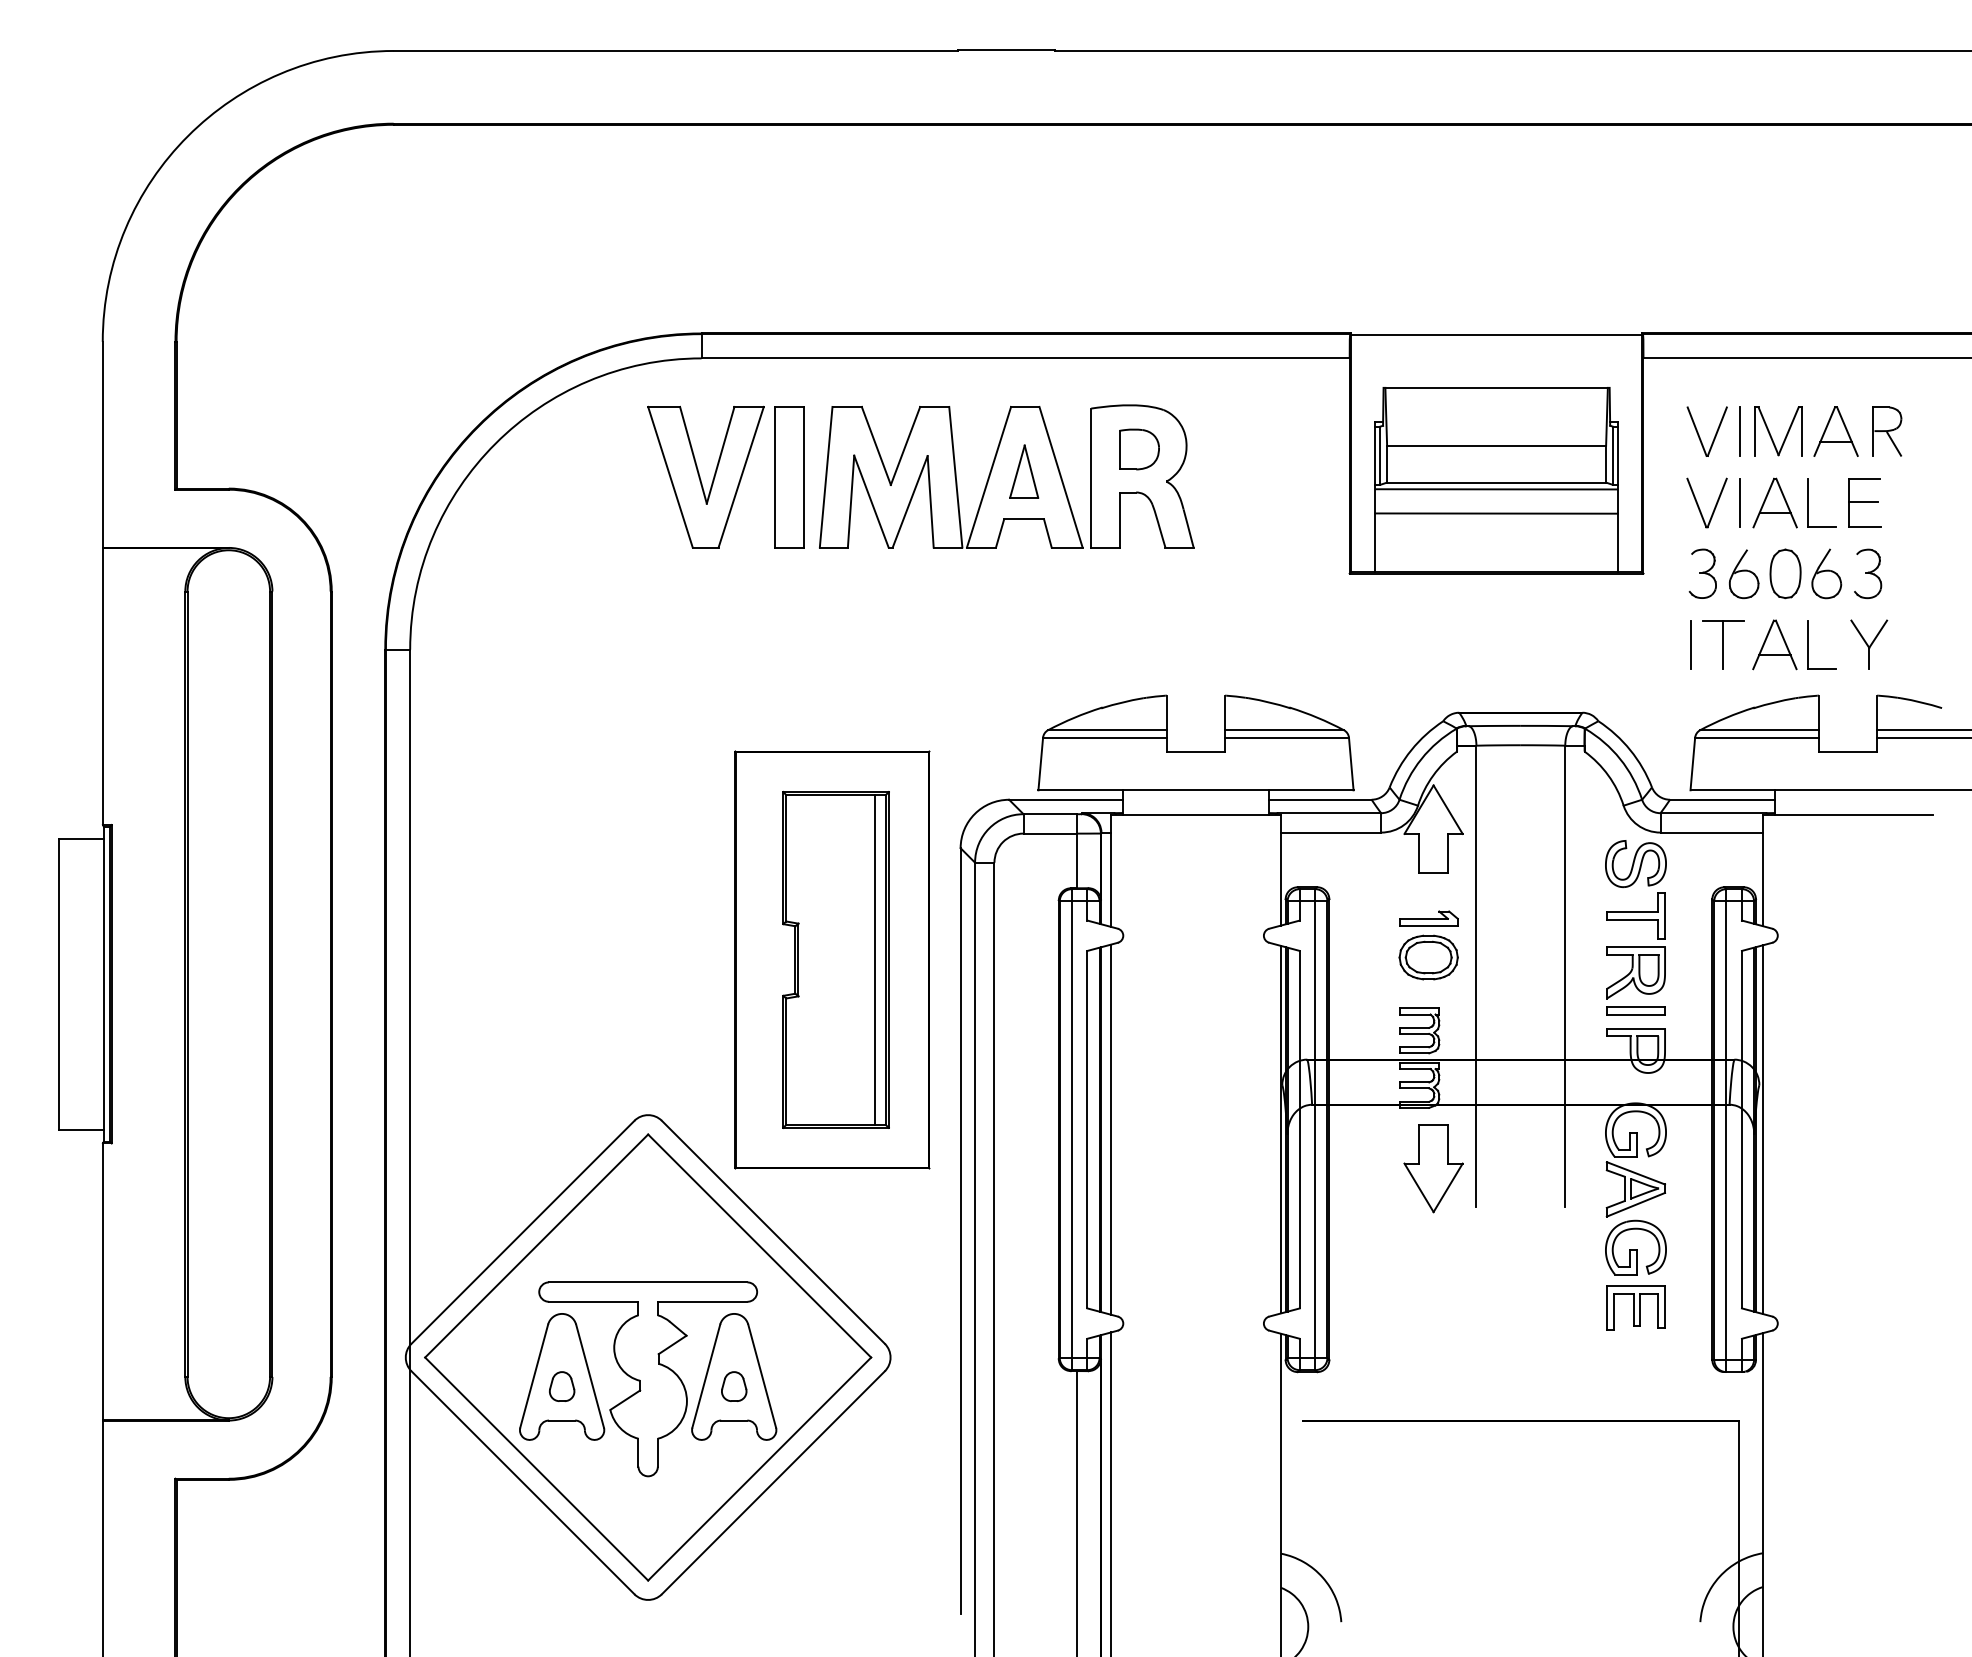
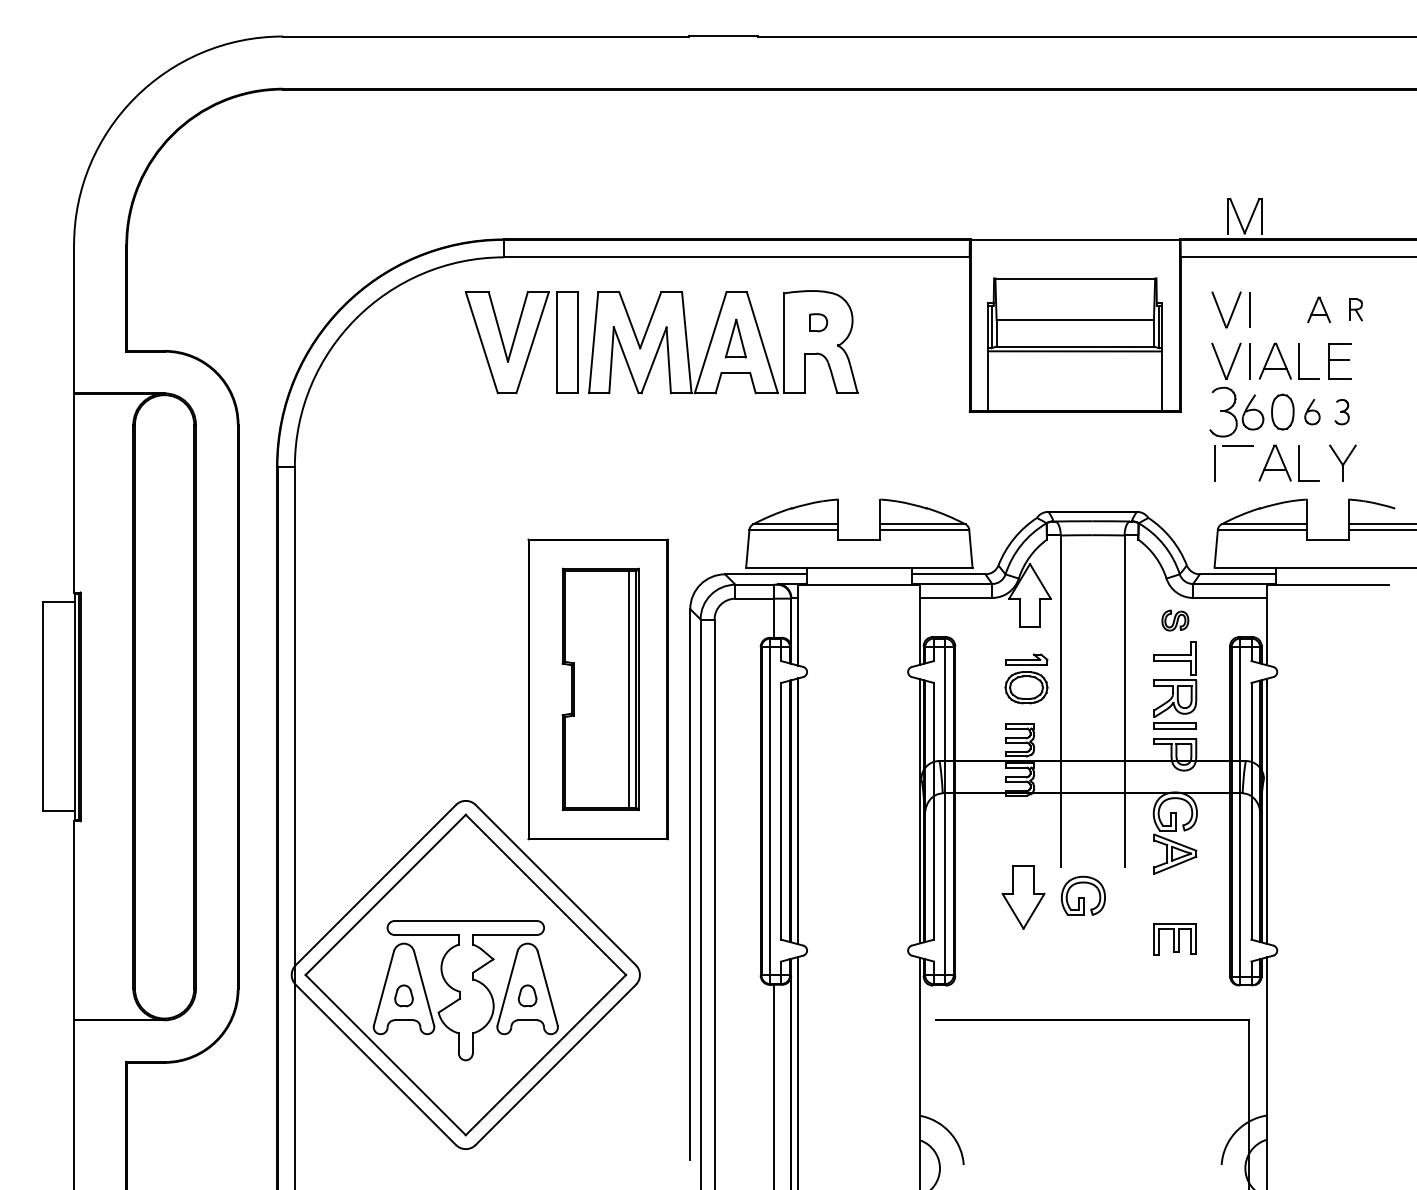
part: (1835, 431) -> (1318, 309), size x0.7
part: (1887, 431) -> (1356, 309), size x0.6
part: (1770, 432) -> (1238, 217), moved
part: (1139, 449) -> (818, 322), size x0.6
line: (1496, 513) -> (1075, 368), removed
part: (1702, 573) -> (1223, 411), size x1.4
part: (1826, 573) -> (1312, 411), size x0.7
part: (1868, 573) -> (1342, 411), size x0.7
line: (1723, 644) -> (1238, 462), removed
part: (1635, 864) -> (1175, 620), size x0.6
part: (1433, 1168) -> (1023, 897), moved
part: (1635, 1247) -> (1083, 895), moved

